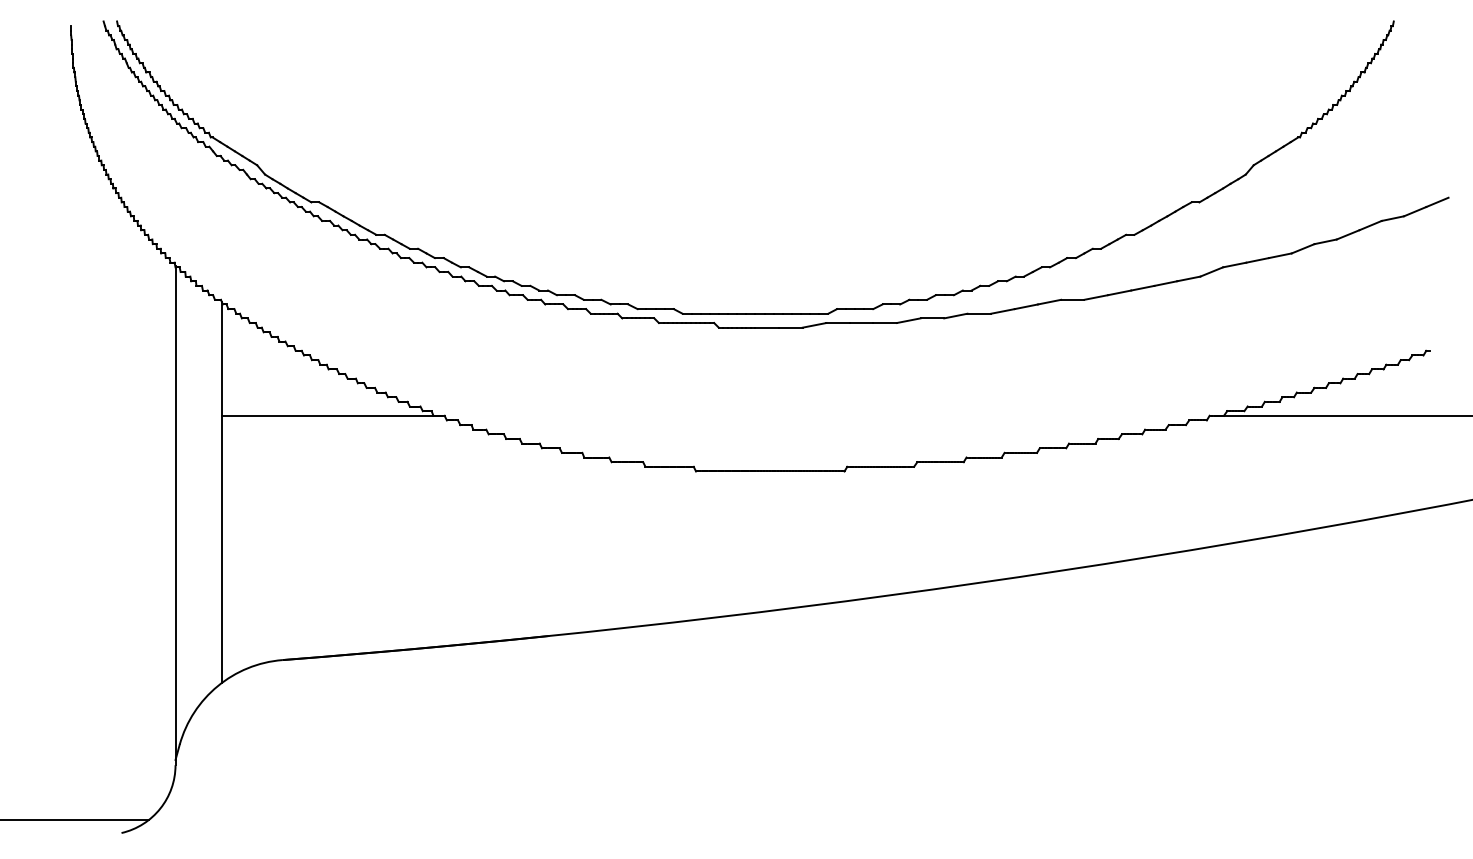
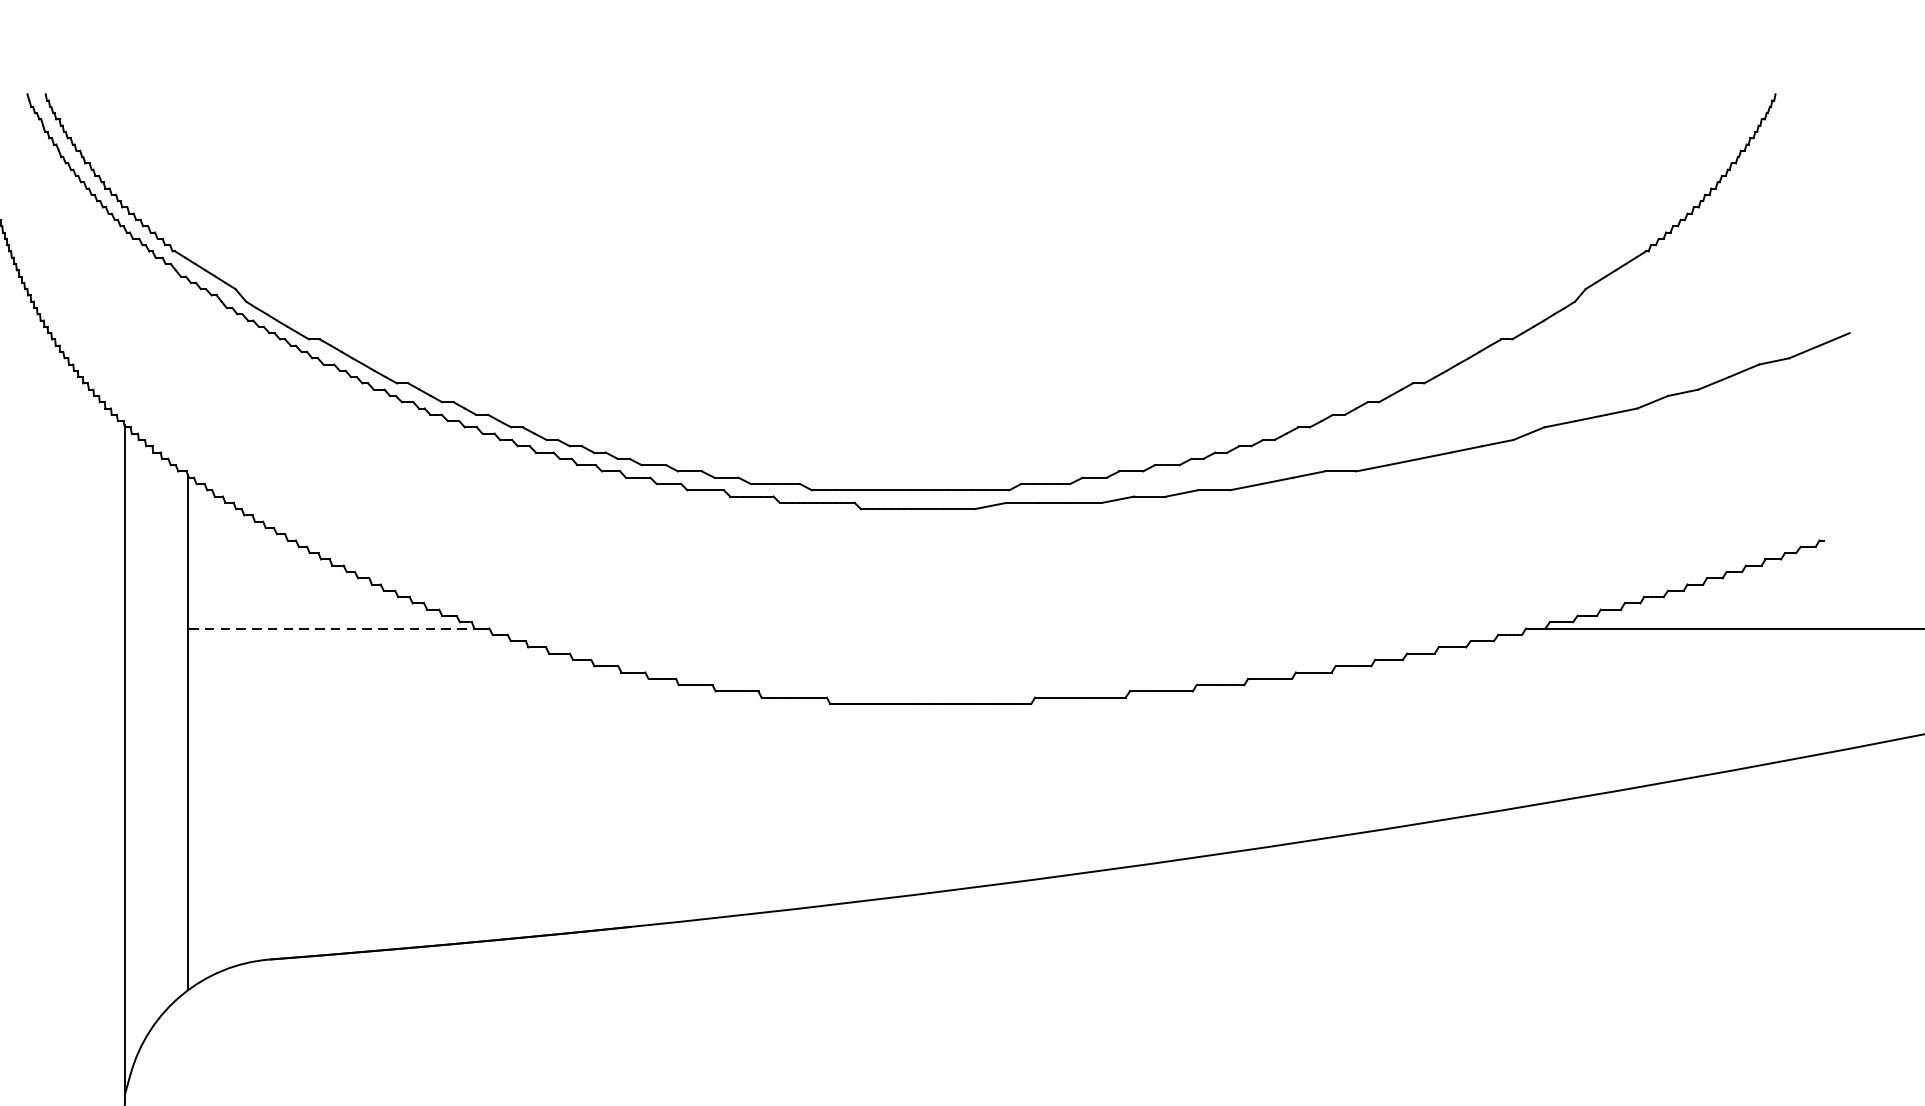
line: (330, 415) -> (334, 628), solid -> dashed

